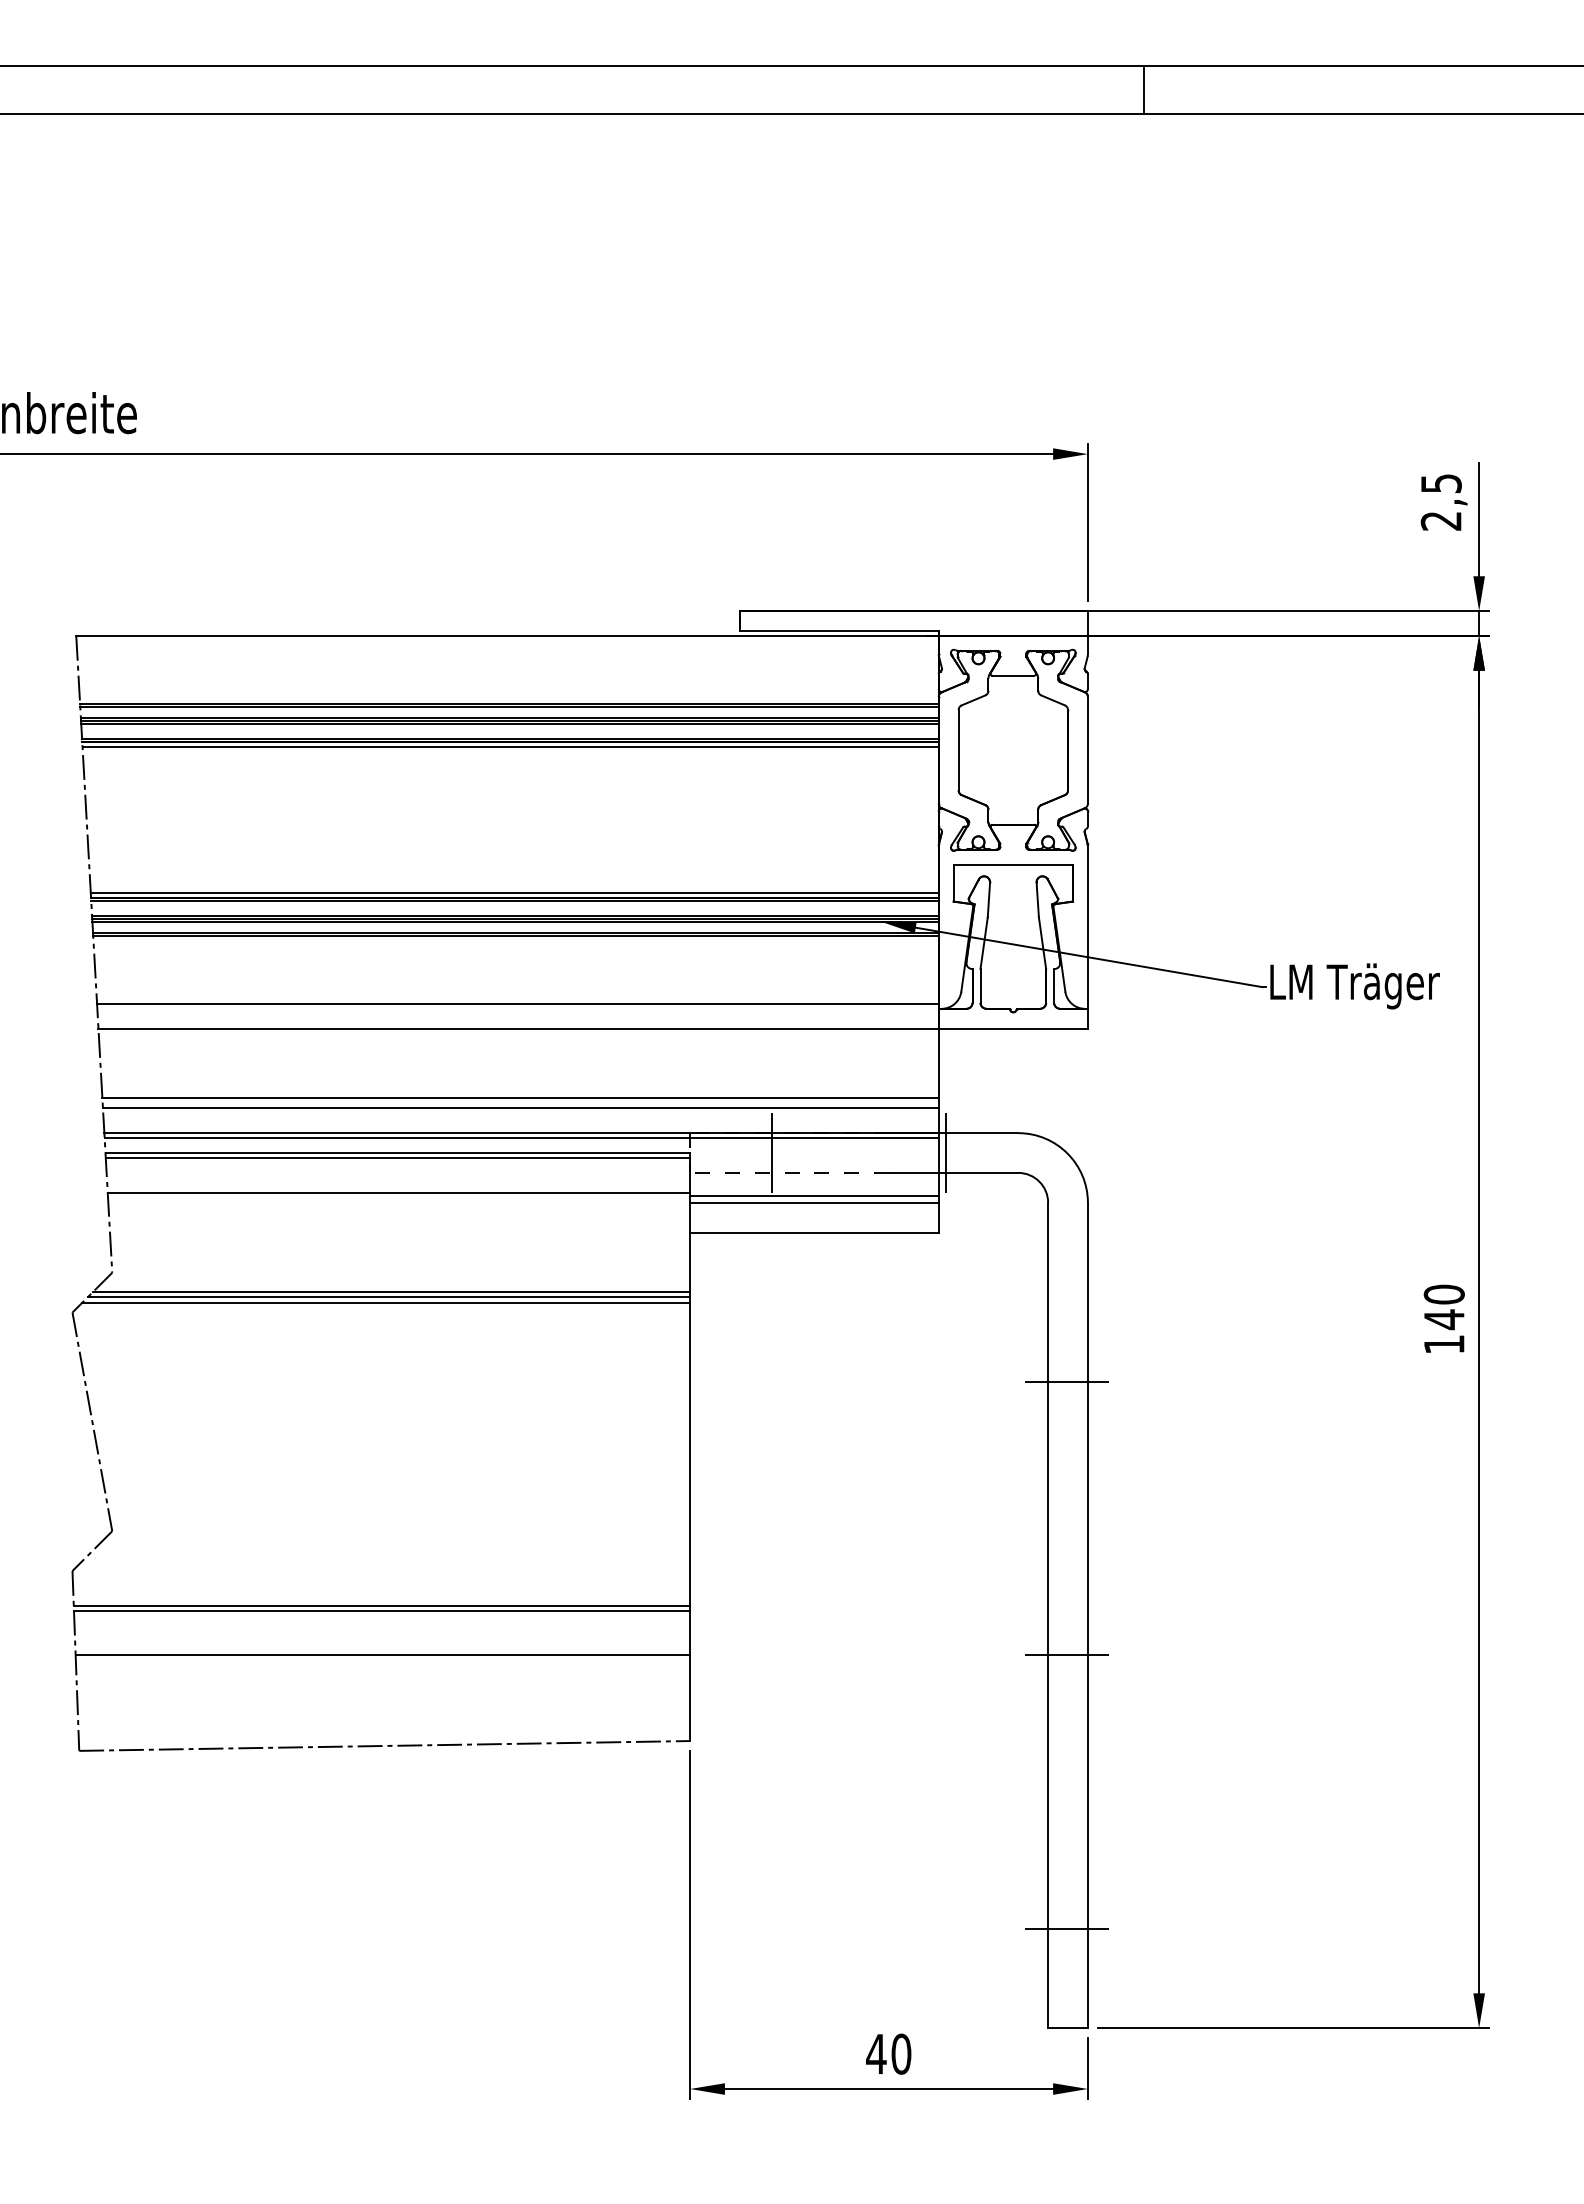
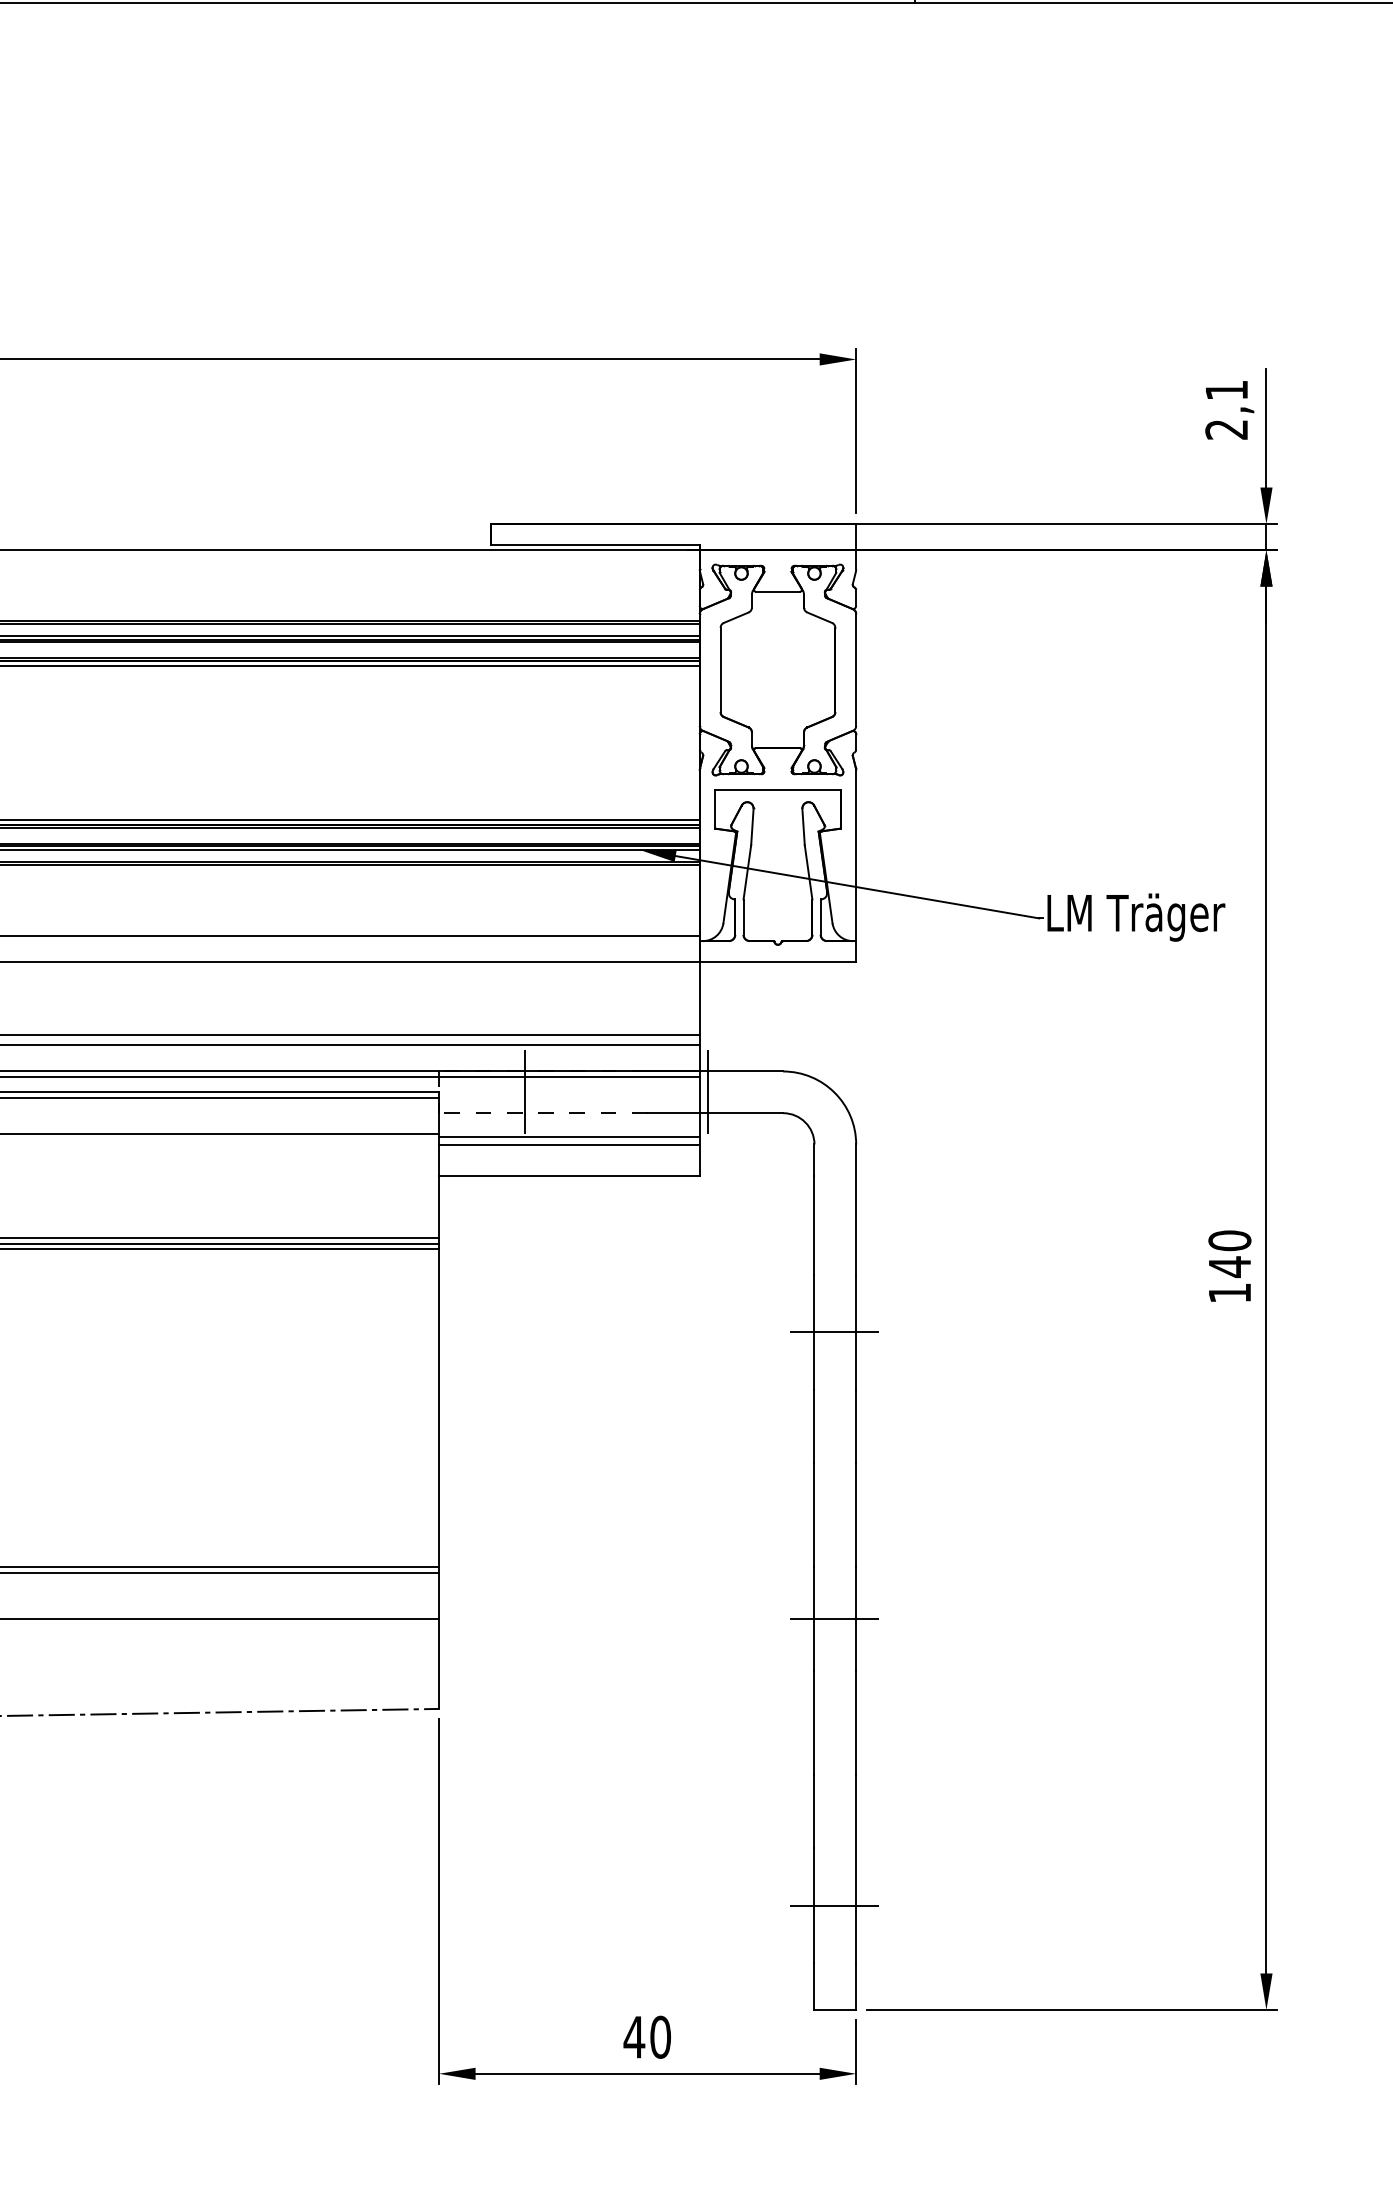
text: (1441, 483) -> (1226, 390), 2,5 -> 2,1

